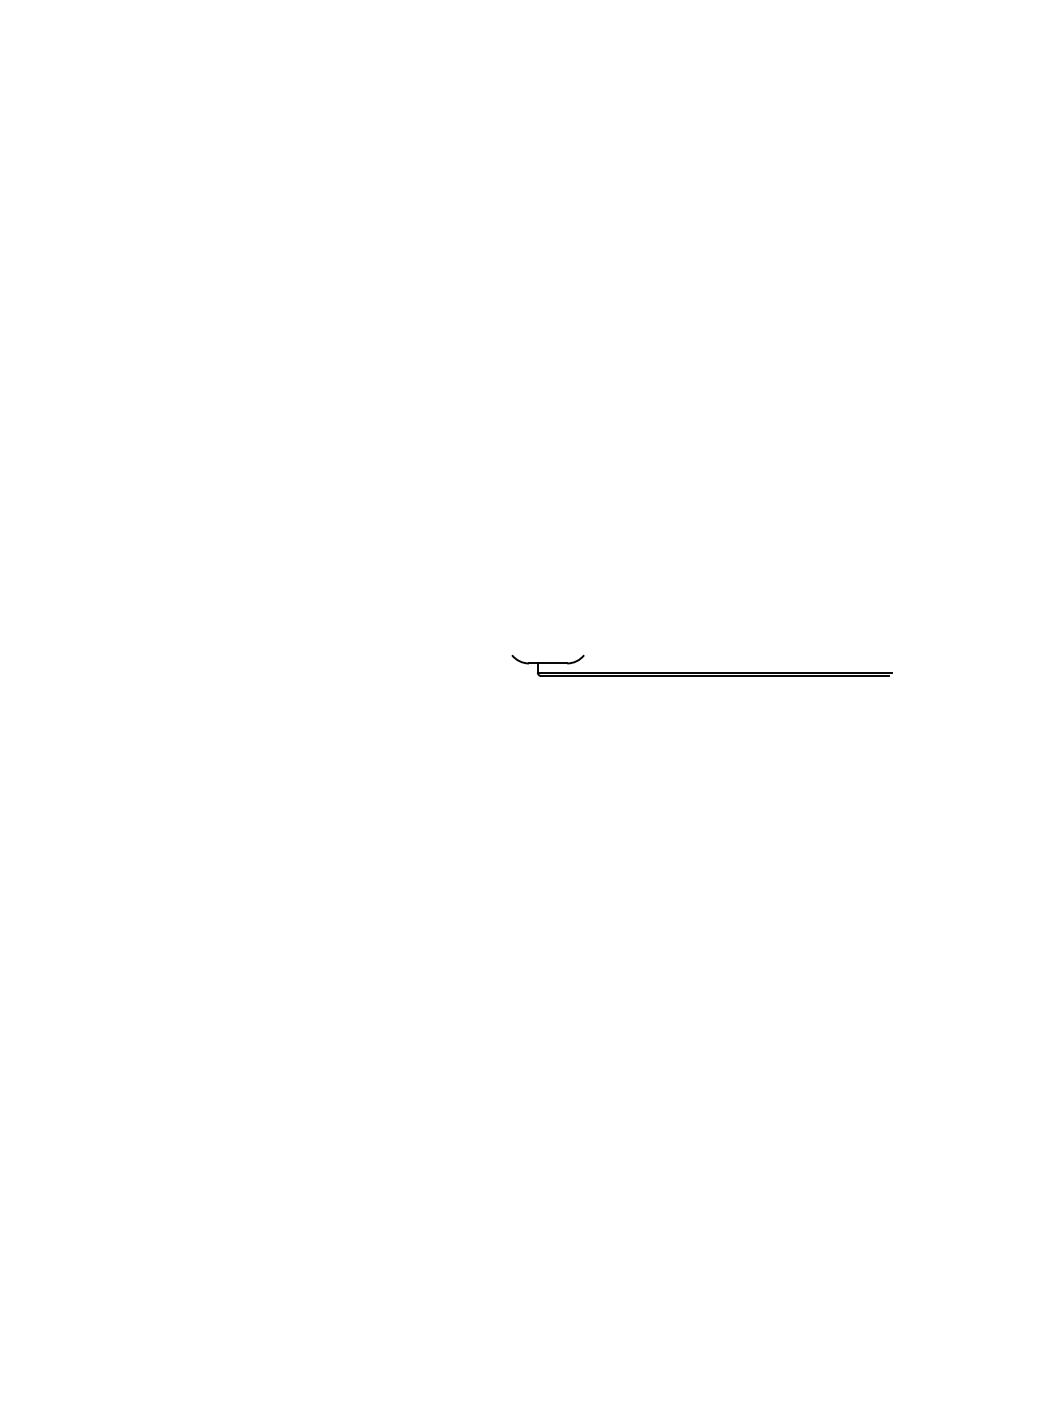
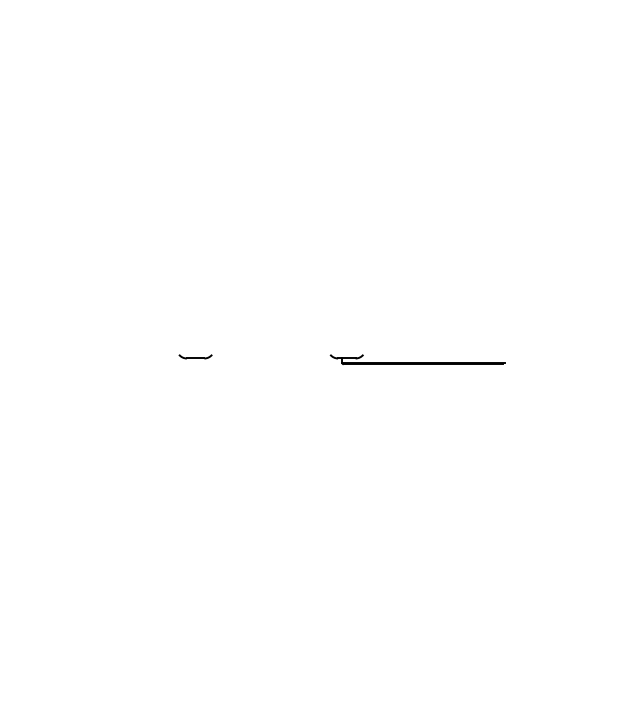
part: (218, 659) -> (195, 356), added

